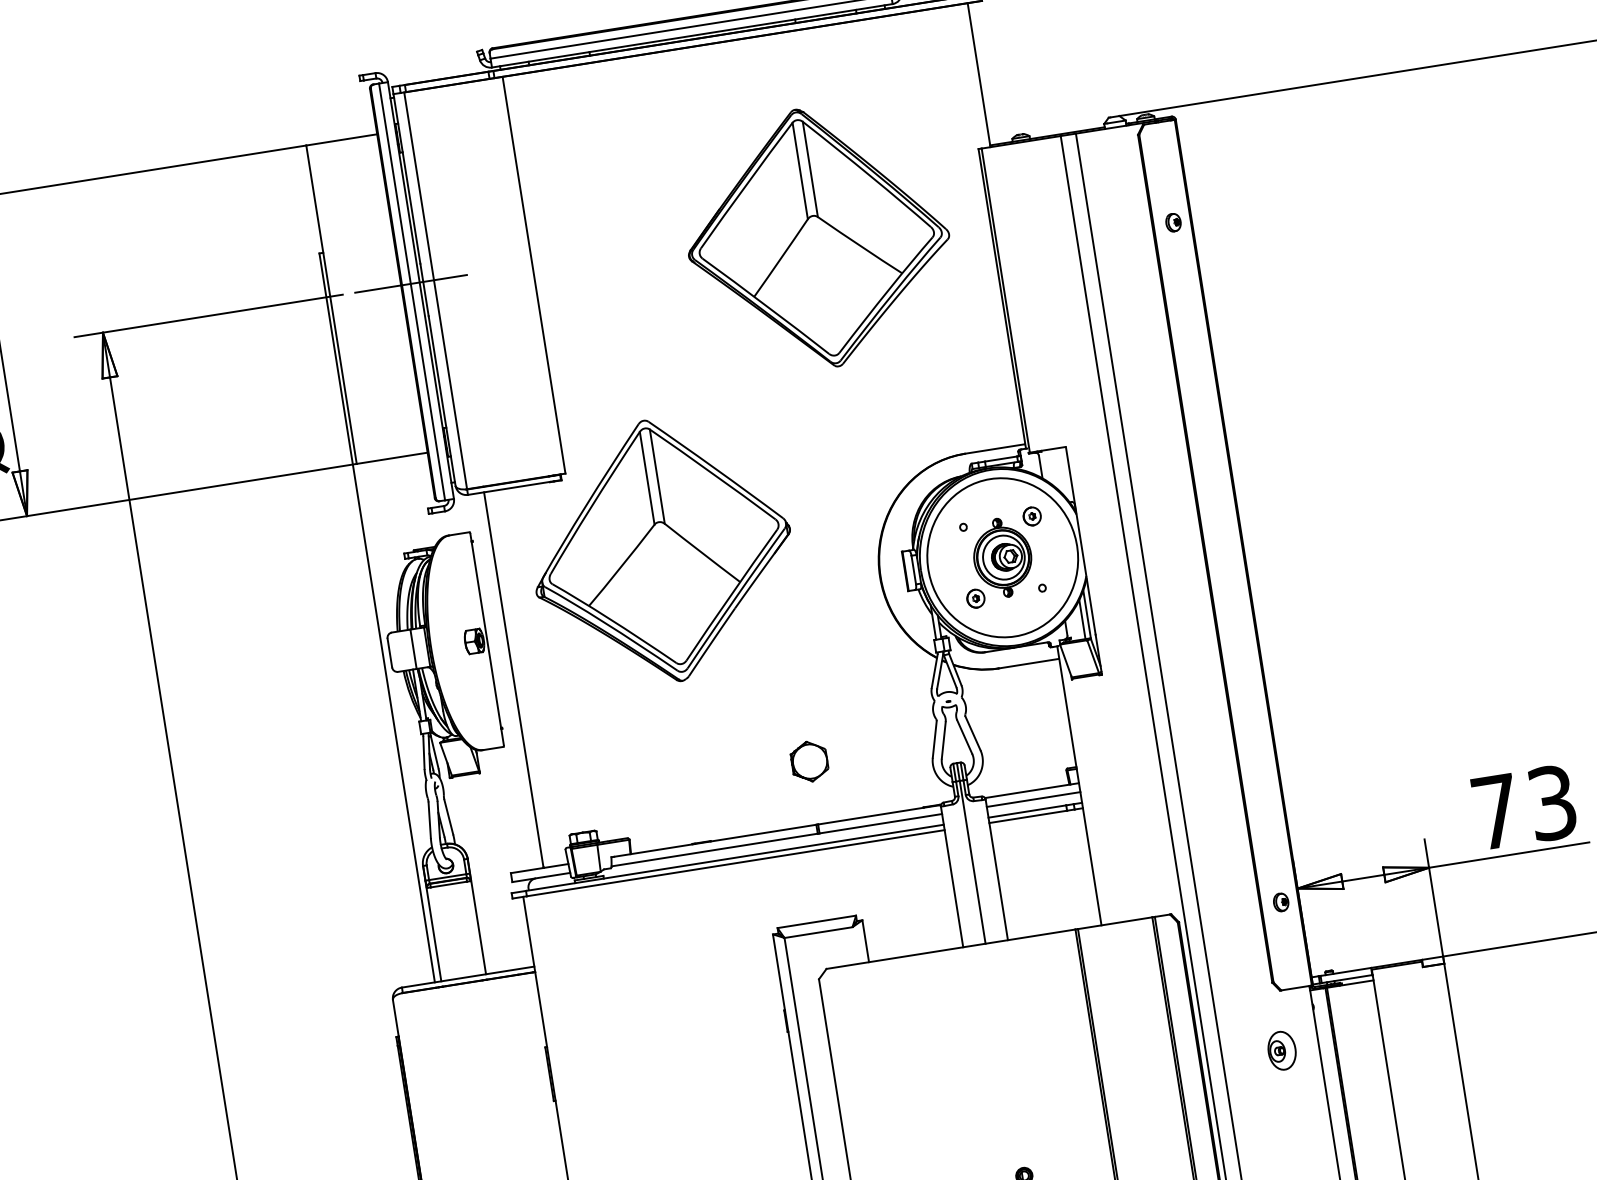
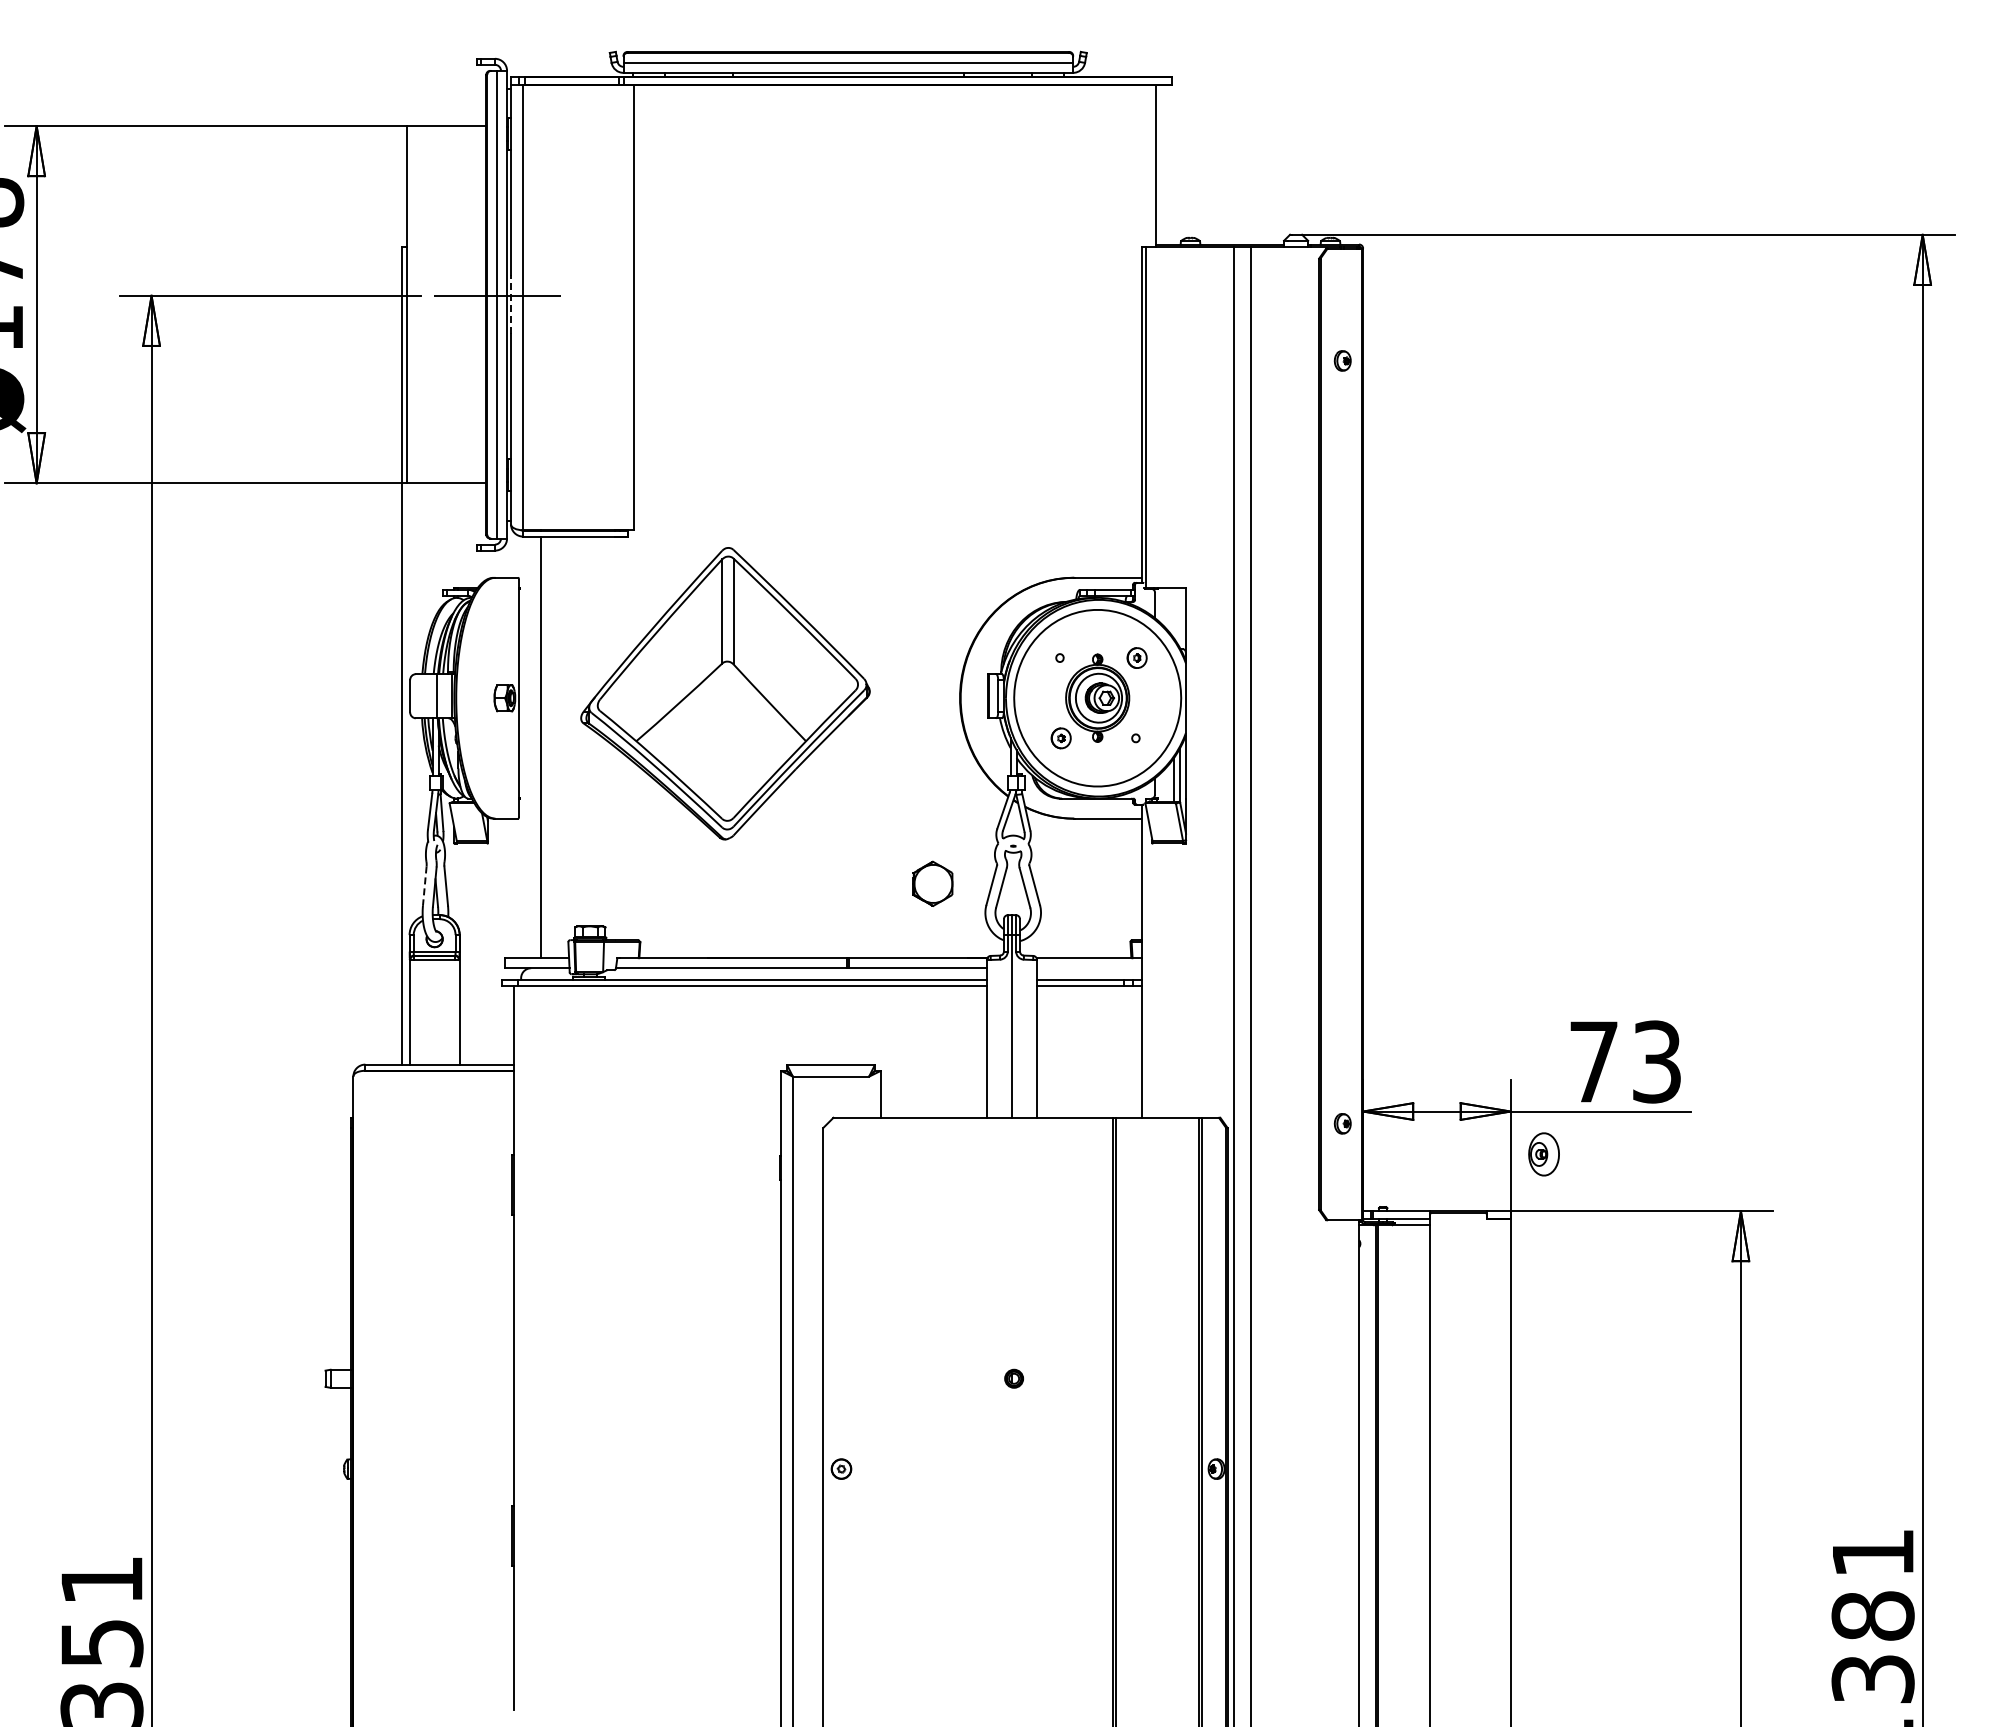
part: (817, 237) -> (950, 315), removed
line: (424, 289) -> (511, 304), solid -> dashed
part: (661, 550) -> (725, 693), moved
part: (809, 761) -> (932, 883), moved
line: (1033, 799) -> (1089, 968), removed
line: (429, 820) -> (424, 886), solid -> dashed
part: (1281, 1050) -> (1543, 1154), moved

